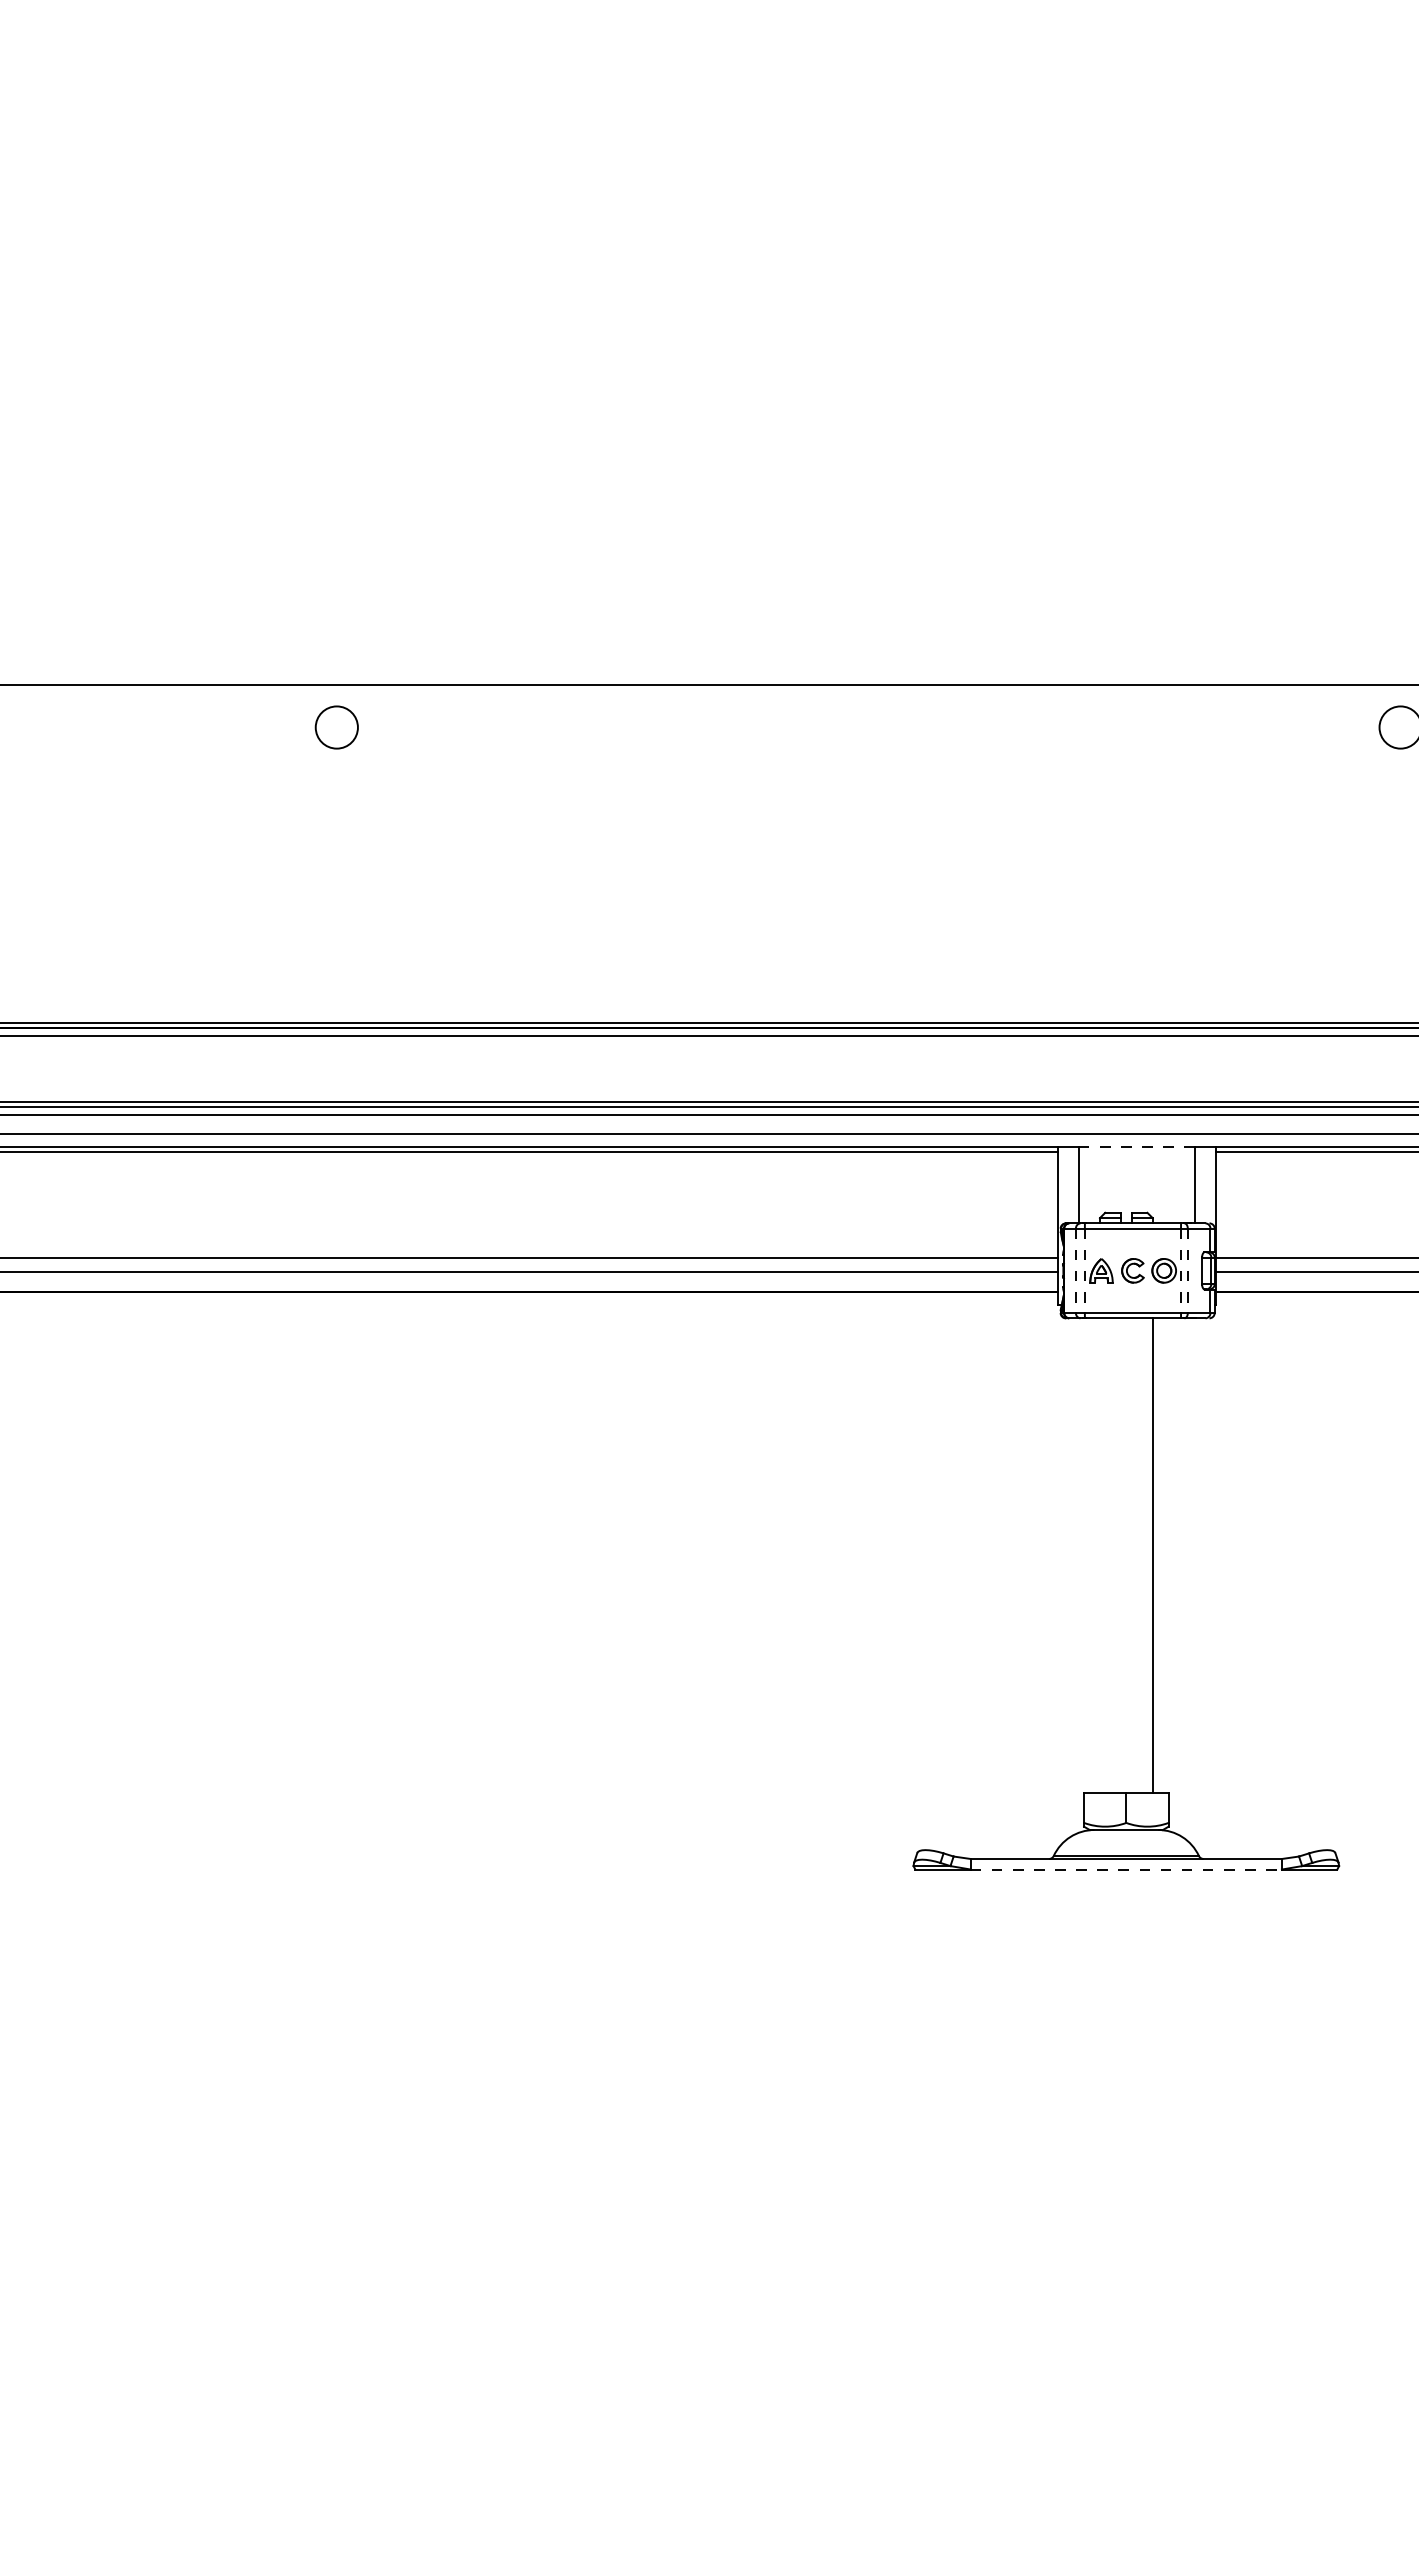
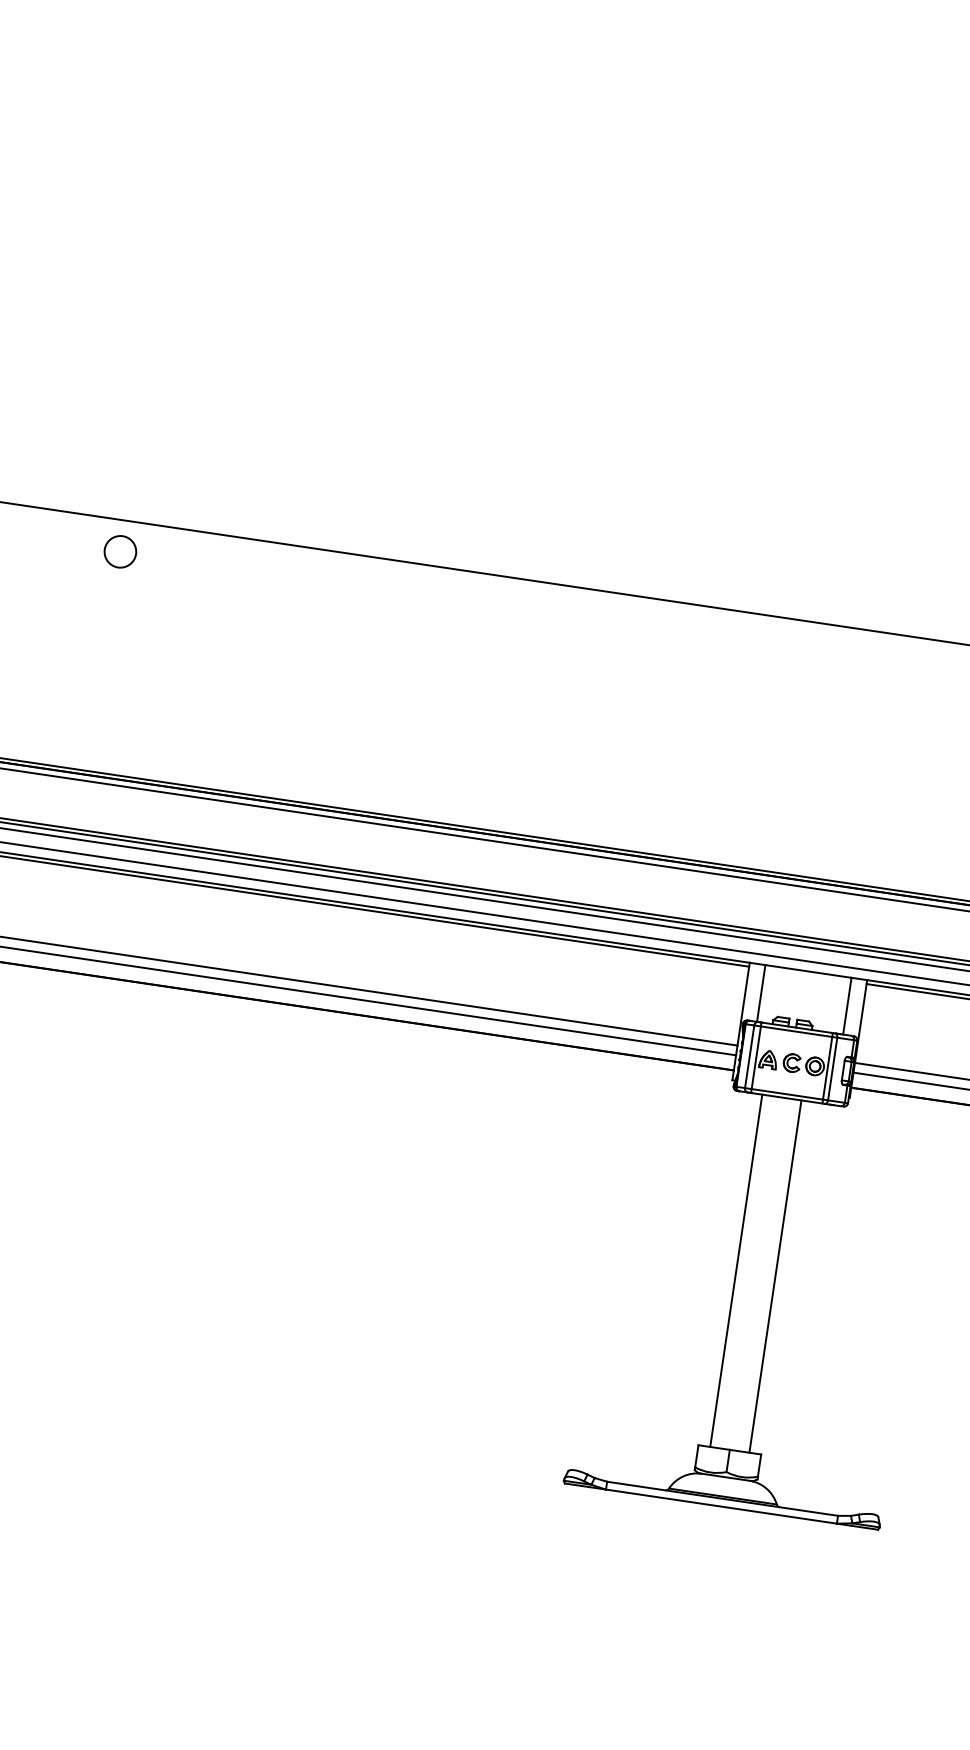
circle: (336, 727) -> (120, 551), moved
line: (1137, 1146) -> (808, 971), dashed -> solid
line: (1075, 1271) -> (749, 1057), dashed -> solid
line: (1084, 1271) -> (755, 1058), dashed -> solid
line: (1181, 1271) -> (827, 1068), dashed -> solid
line: (1187, 1271) -> (832, 1069), dashed -> solid
line: (1099, 1555) -> (735, 1270), added
line: (1126, 1869) -> (721, 1506), dashed -> solid

